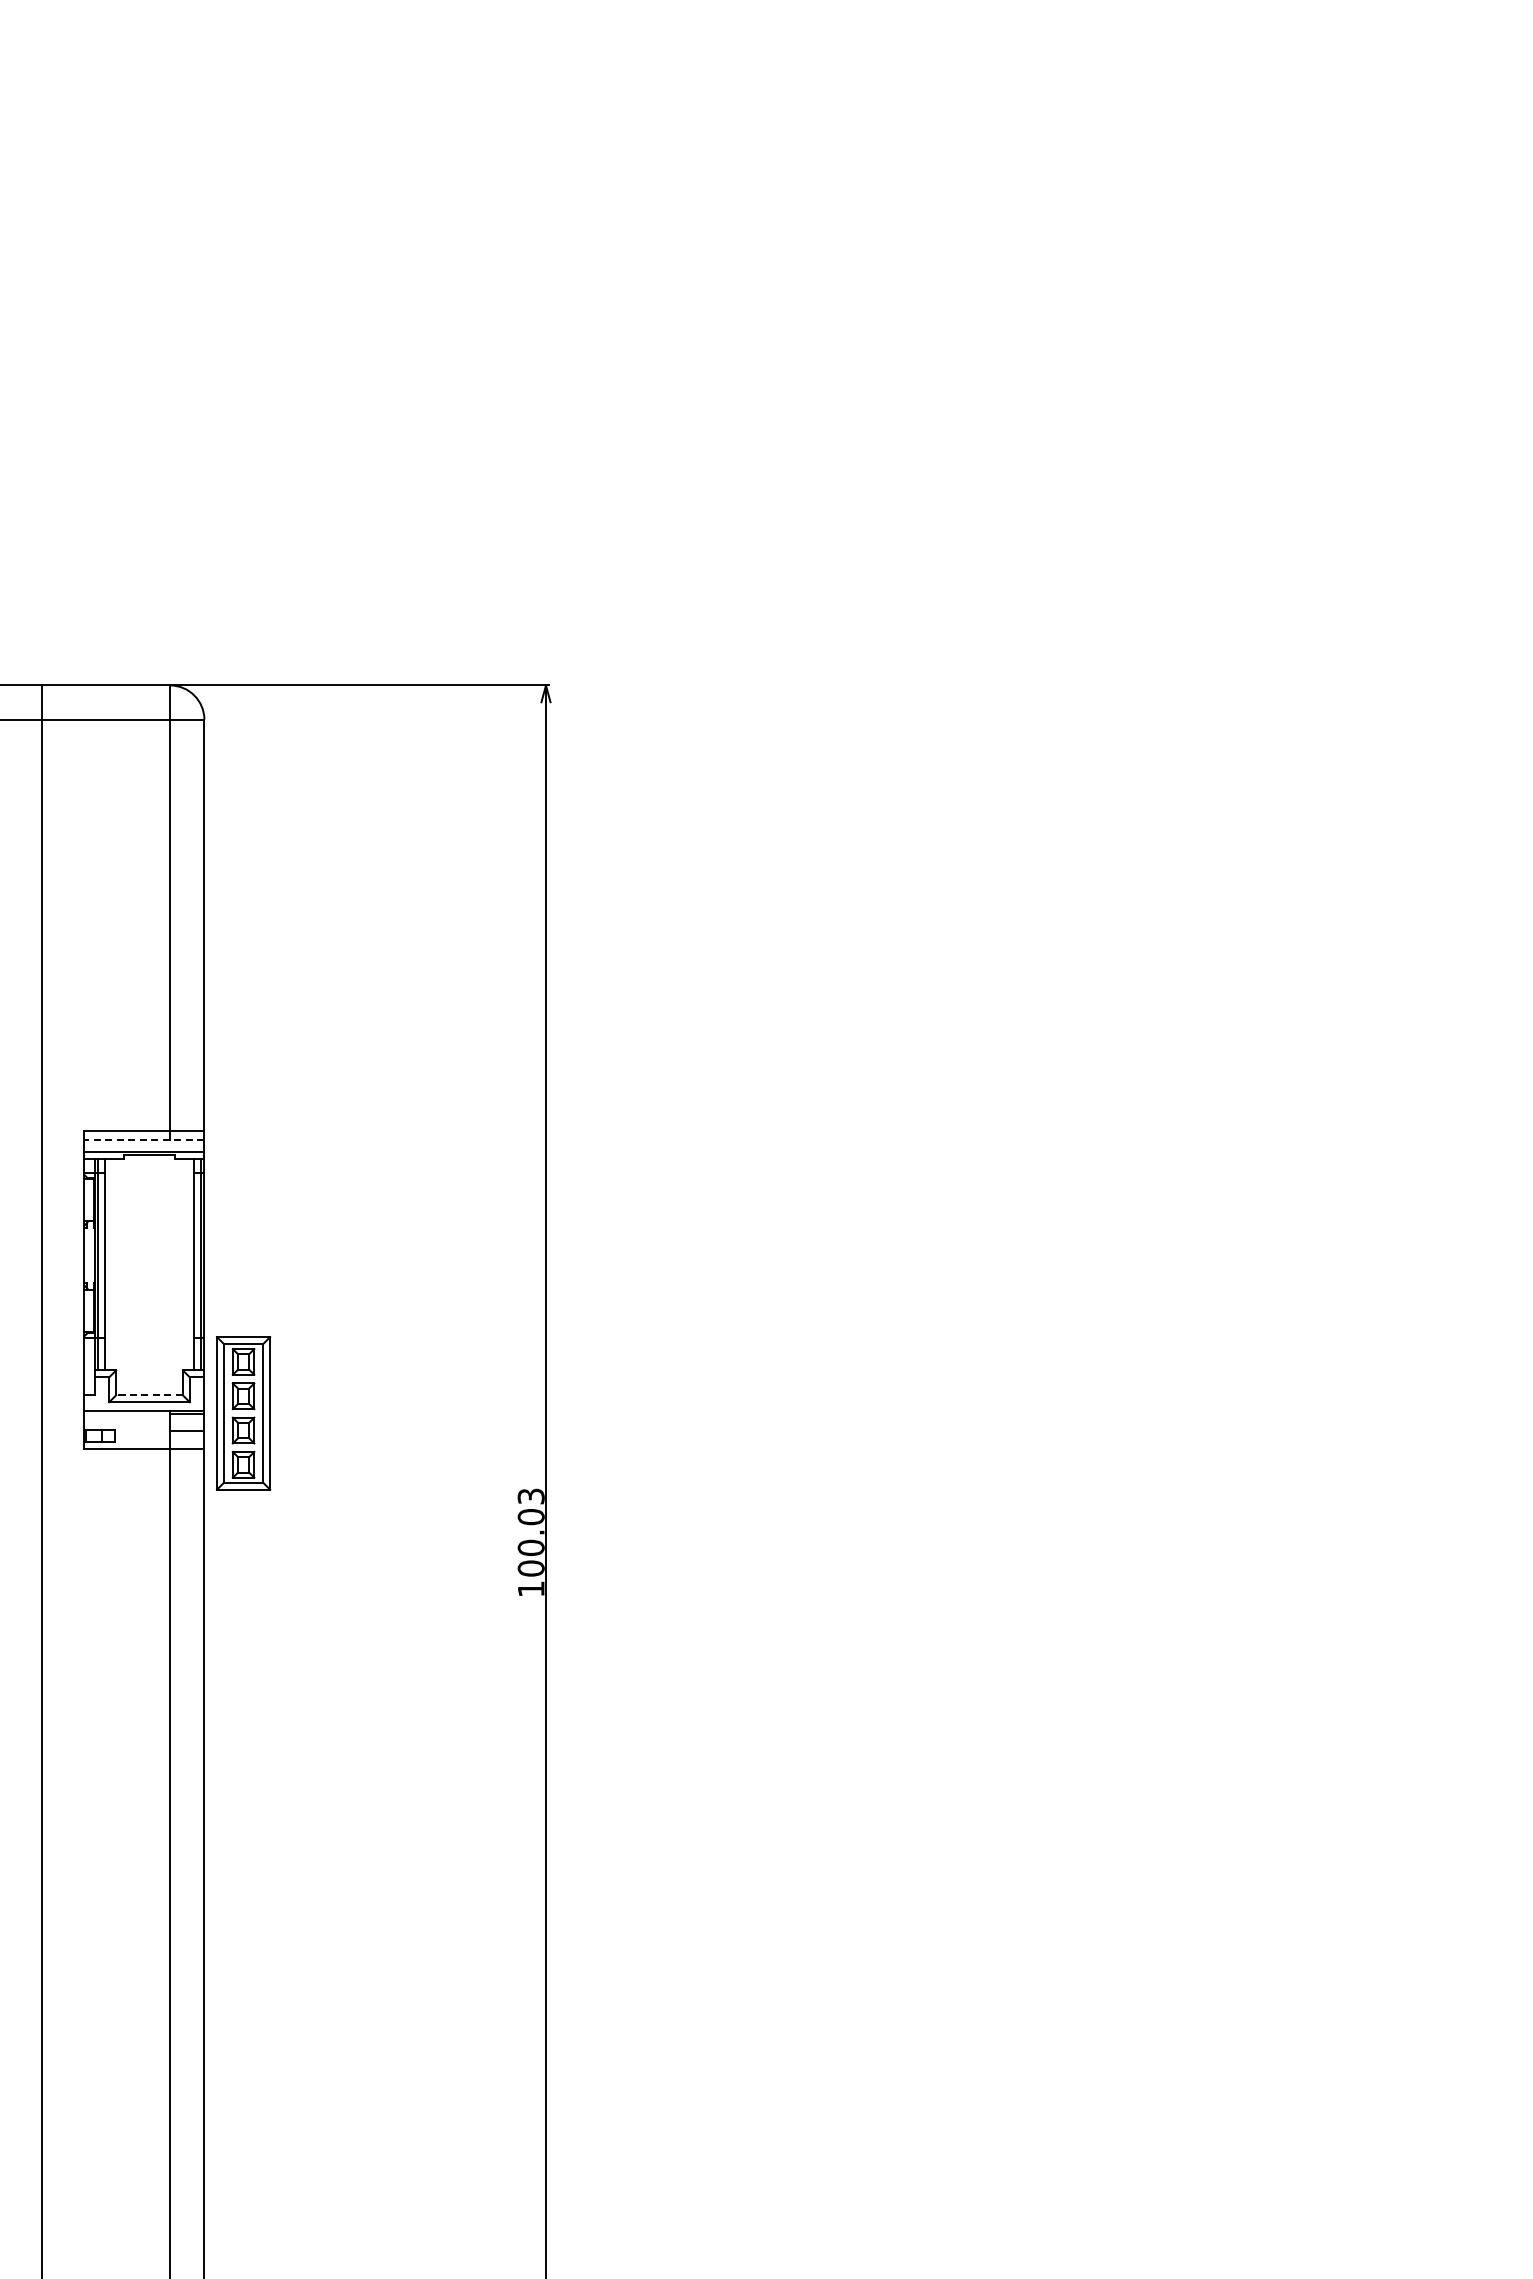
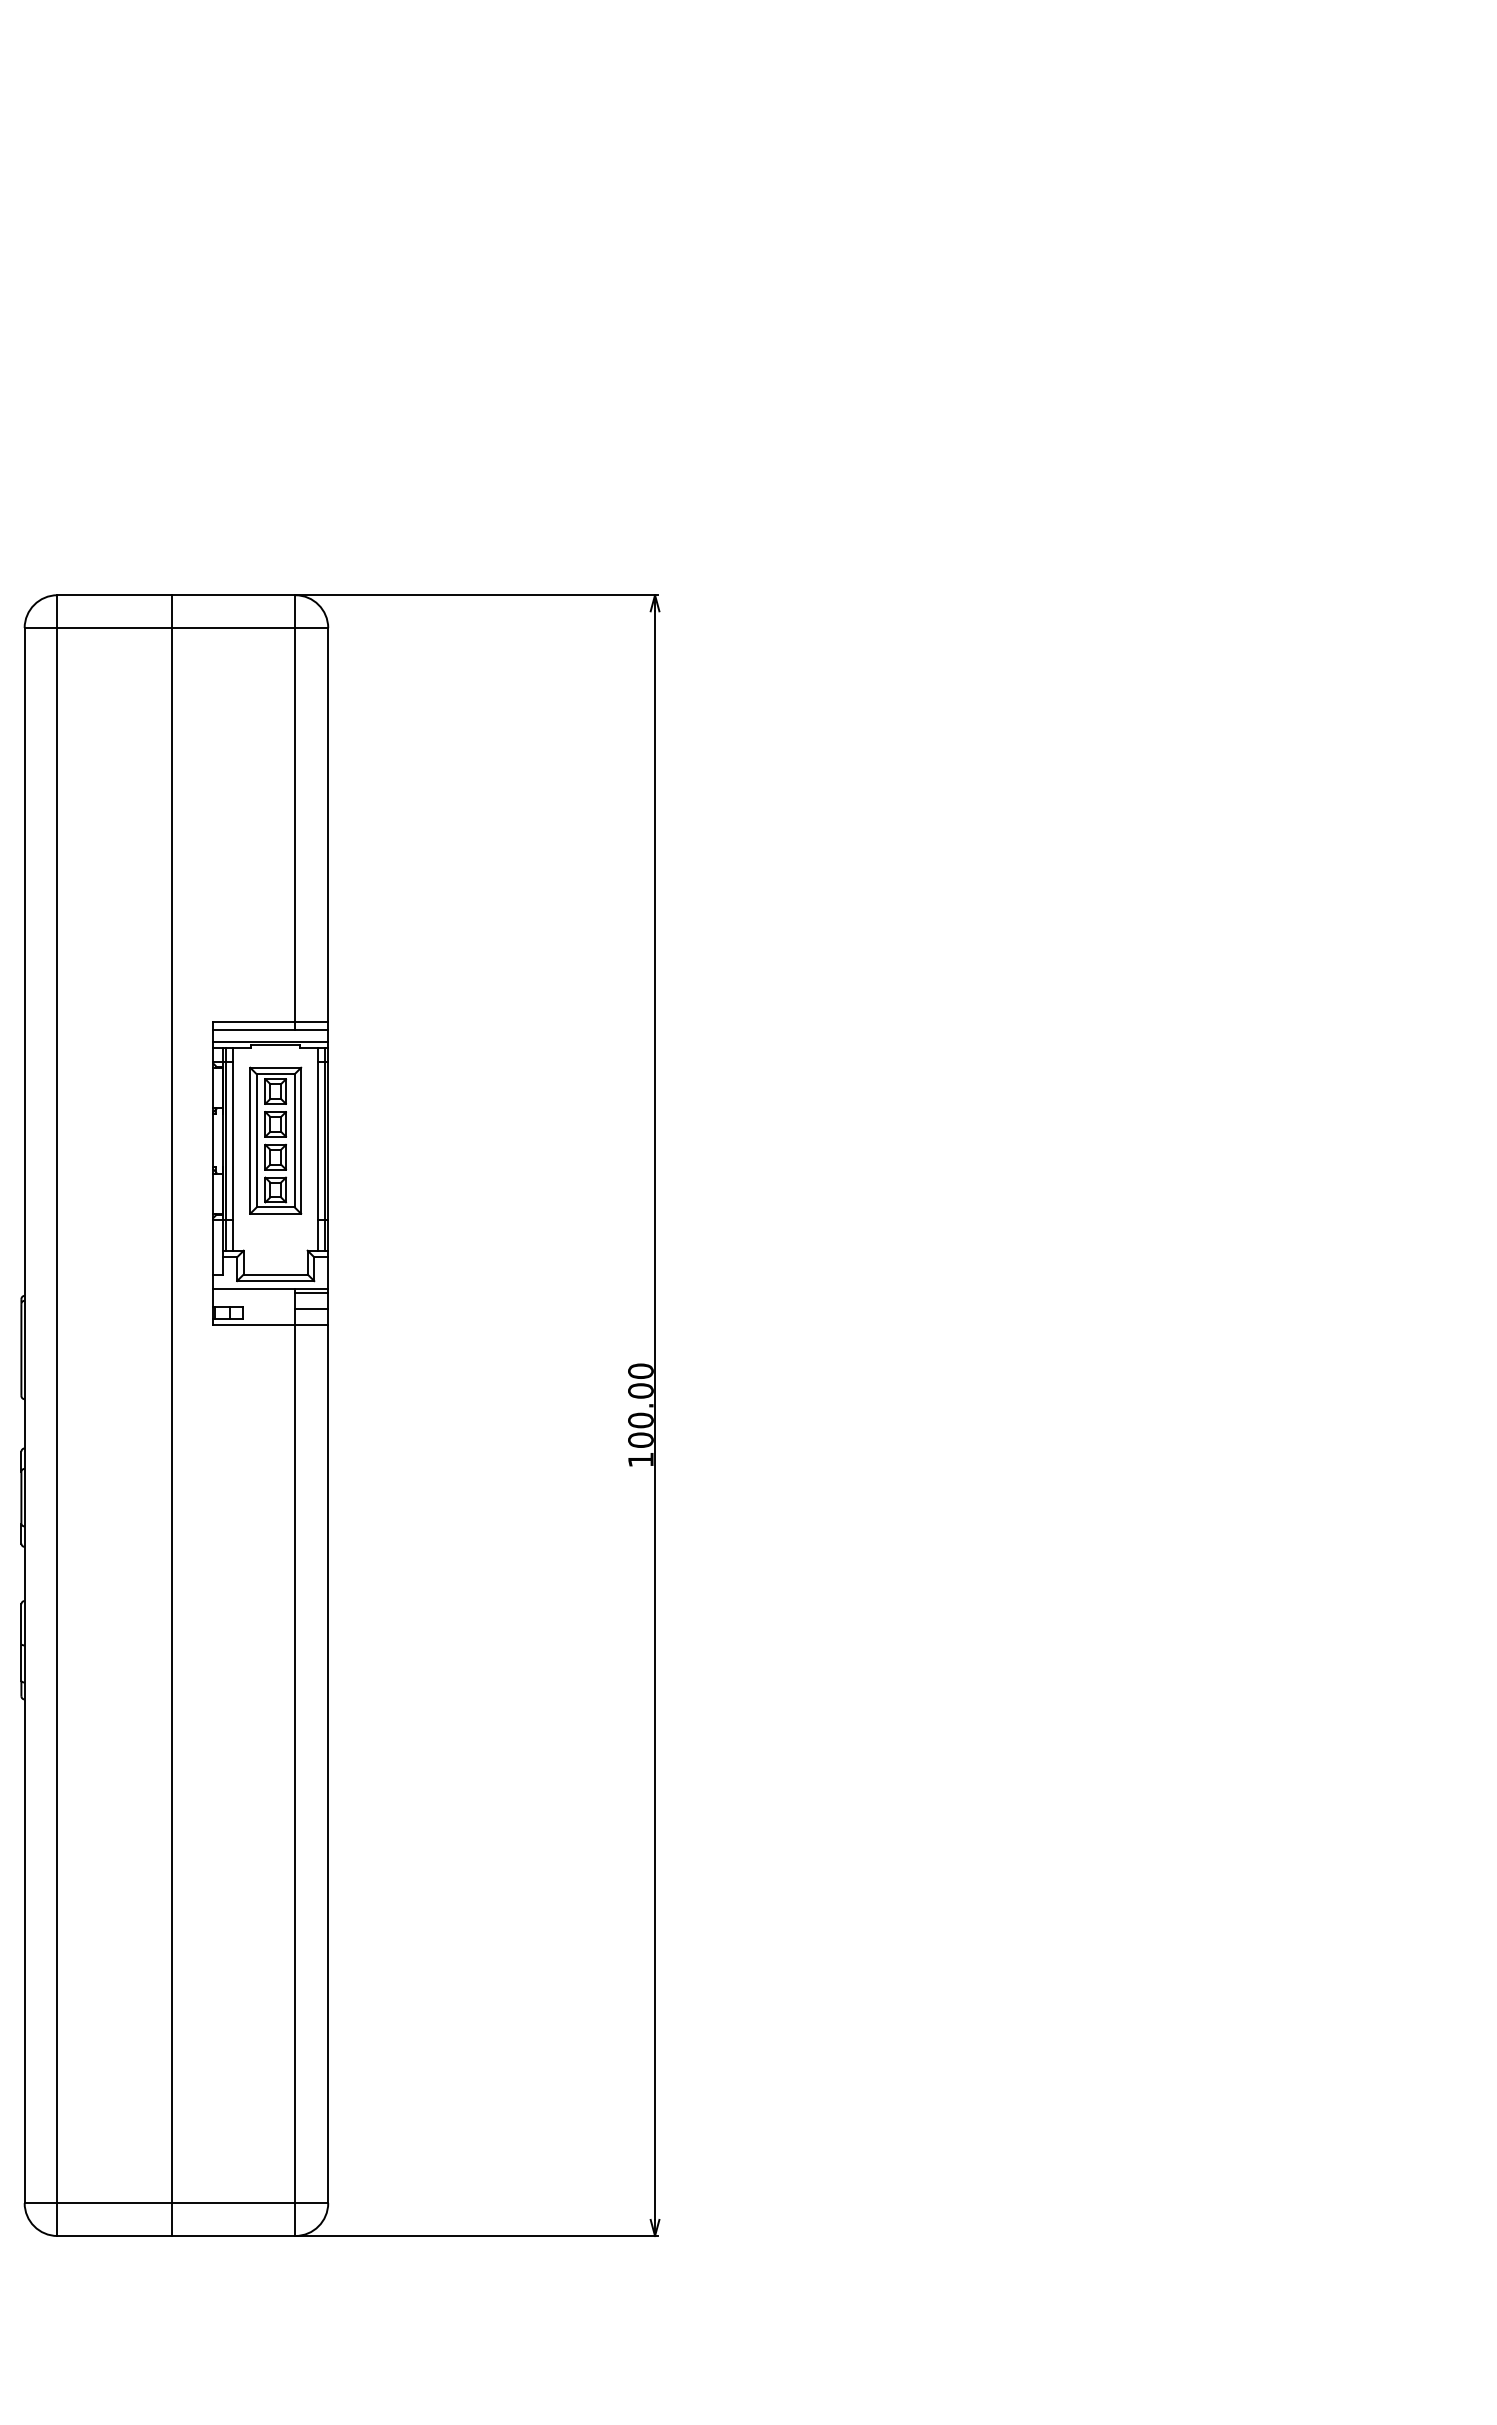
line: (144, 1140) -> (270, 1030), dashed -> solid
line: (149, 1395) -> (275, 1274), dashed -> solid
part: (243, 1413) -> (275, 1140), moved
text: (530, 1495) -> (640, 1370), 100.03 -> 100.00

